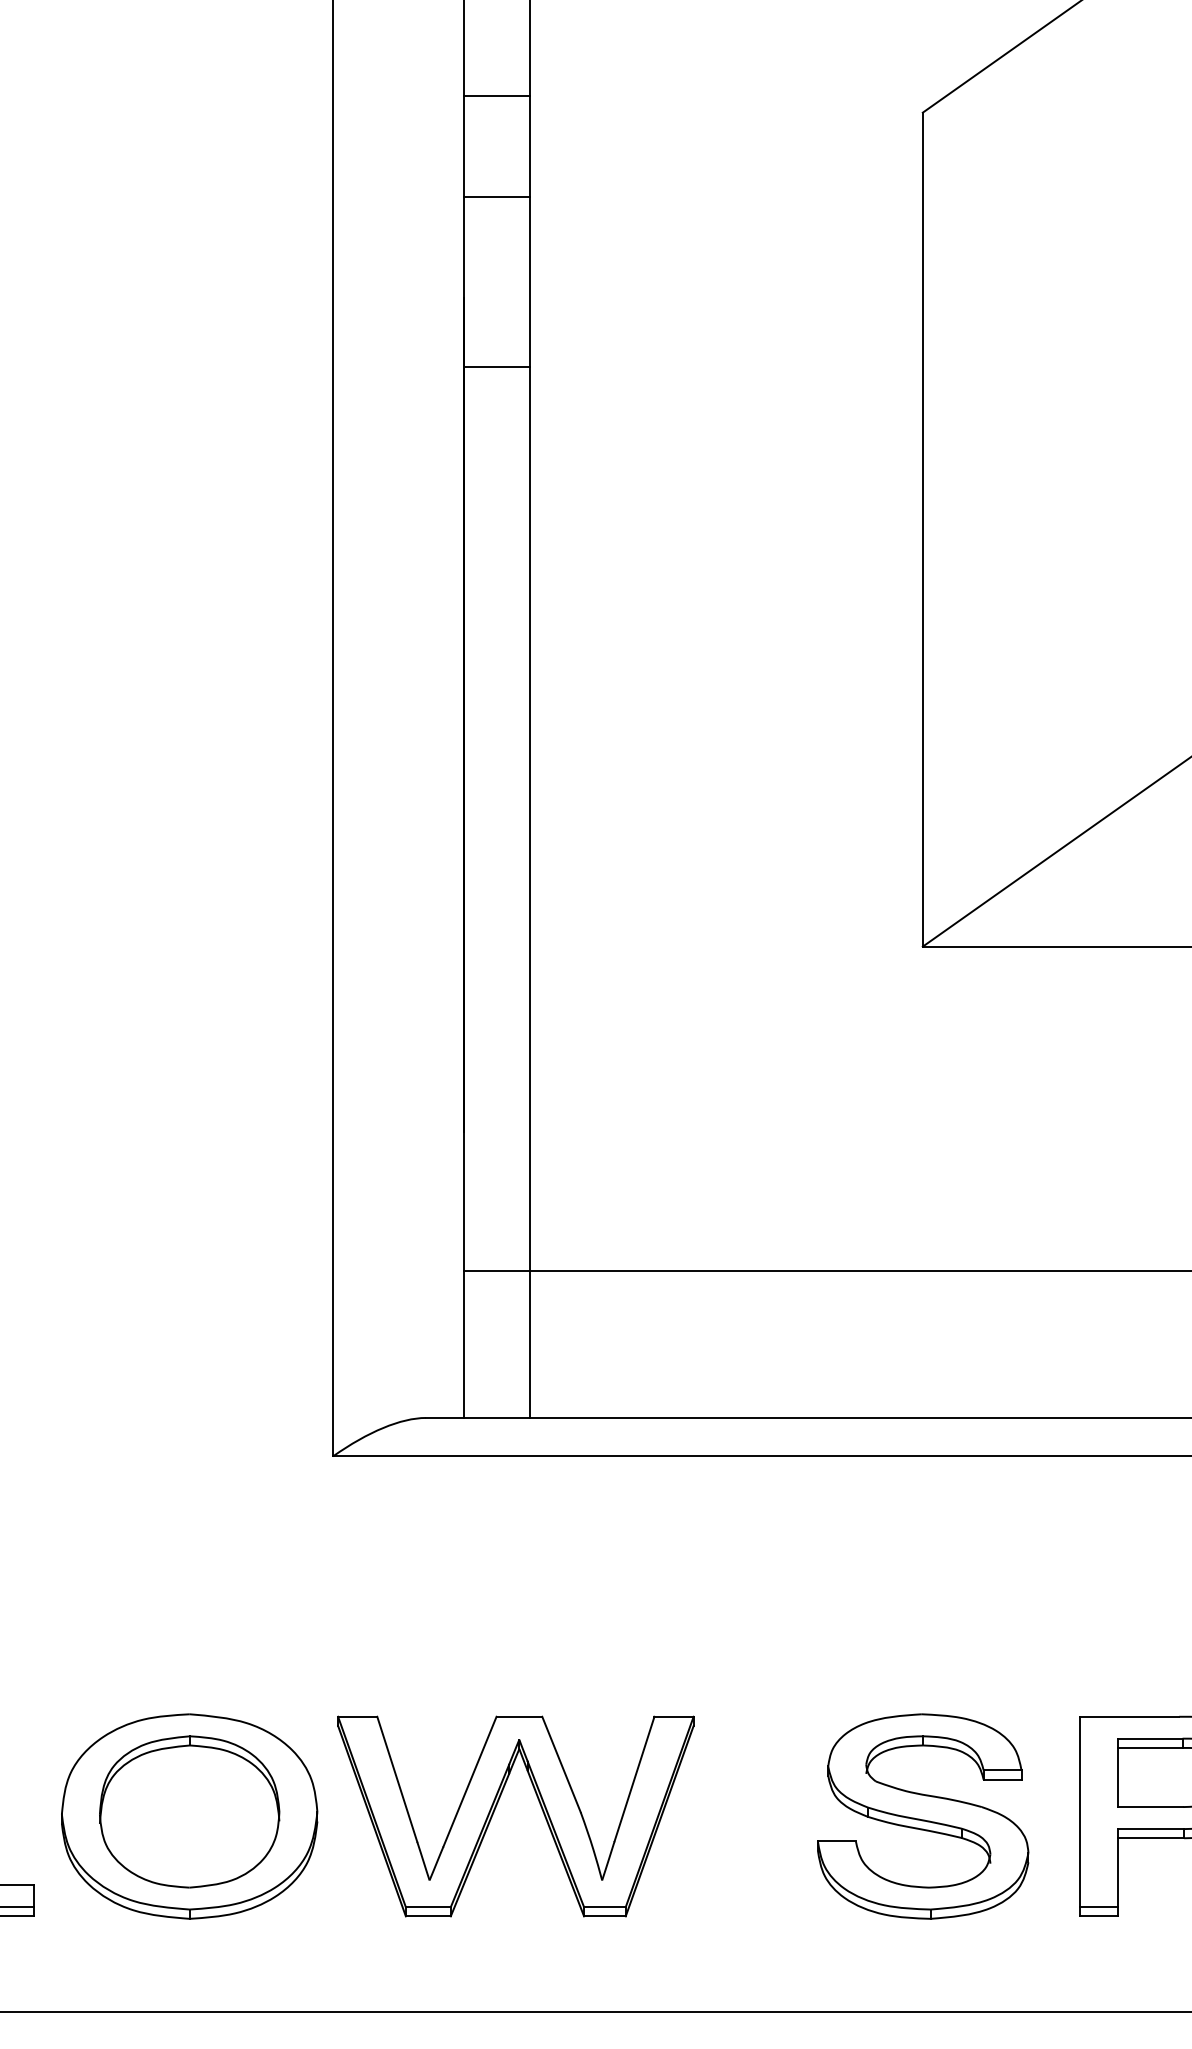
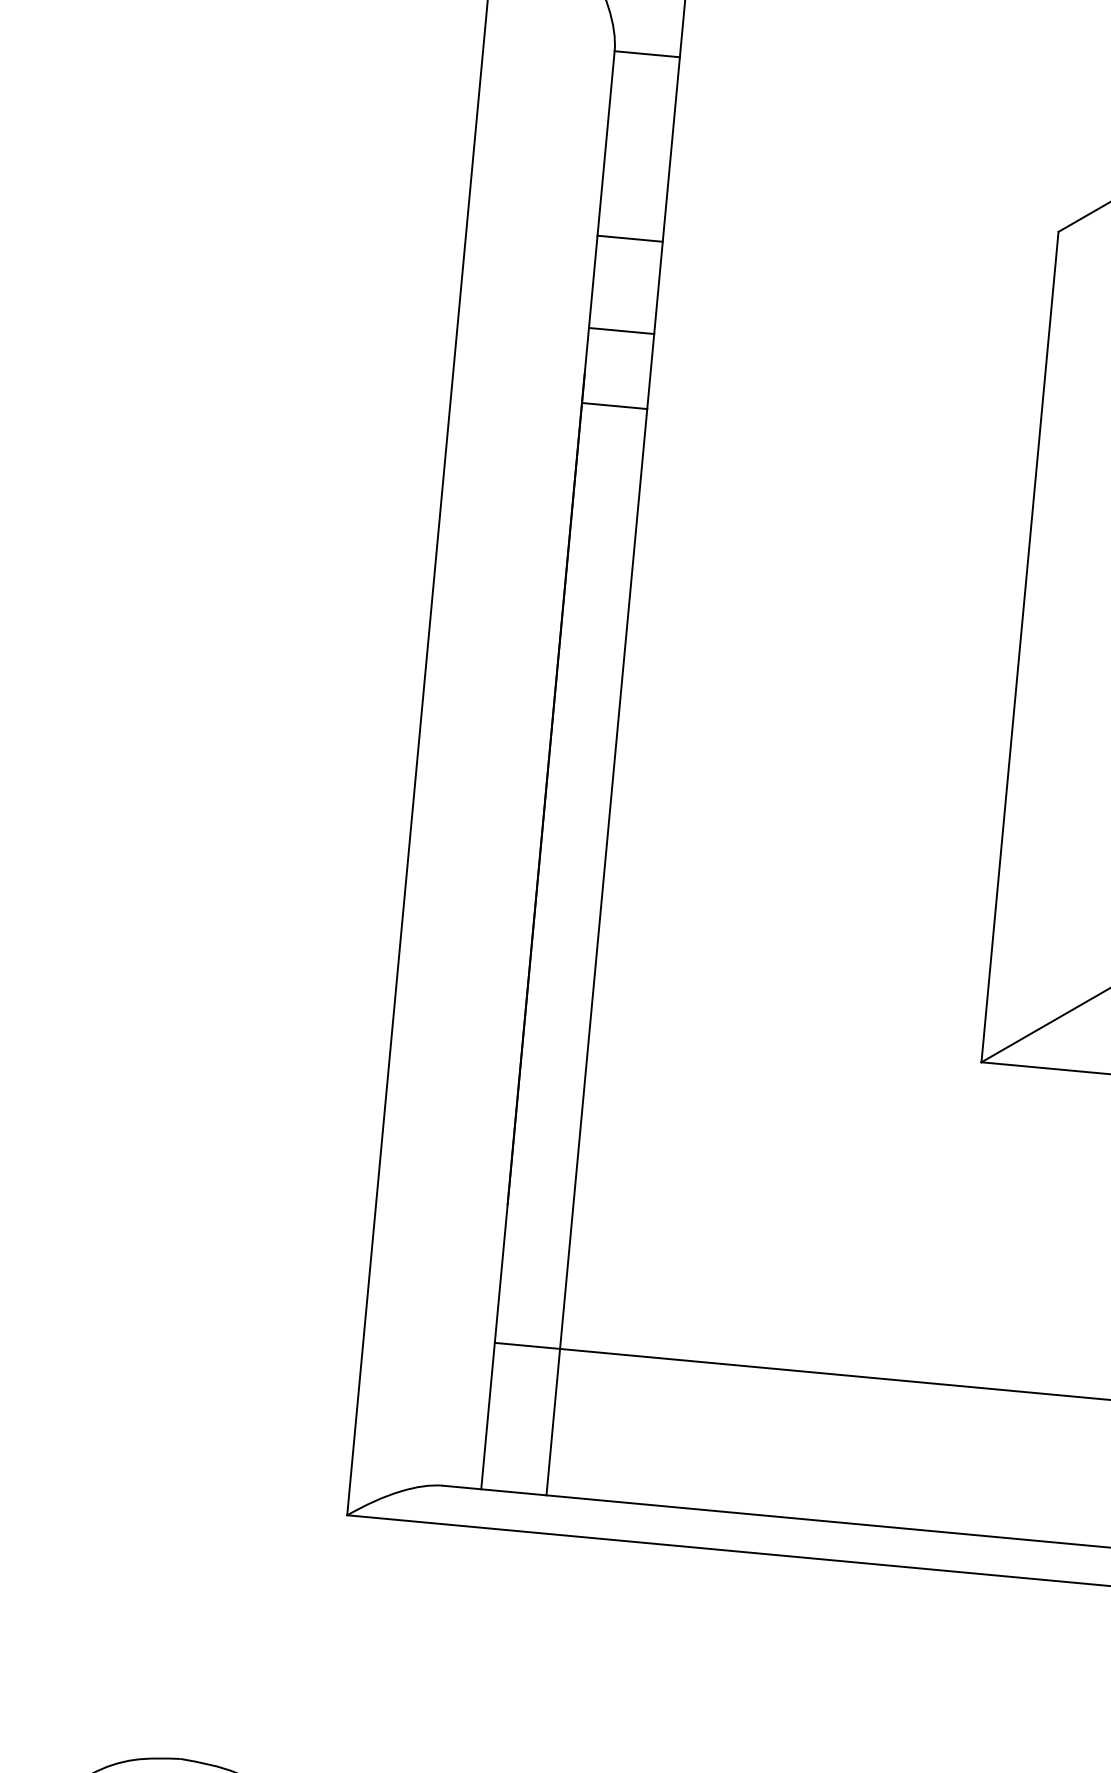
line: (496, 96) -> (629, 239), moved
line: (496, 196) -> (621, 330), moved
line: (496, 367) -> (614, 406), moved

